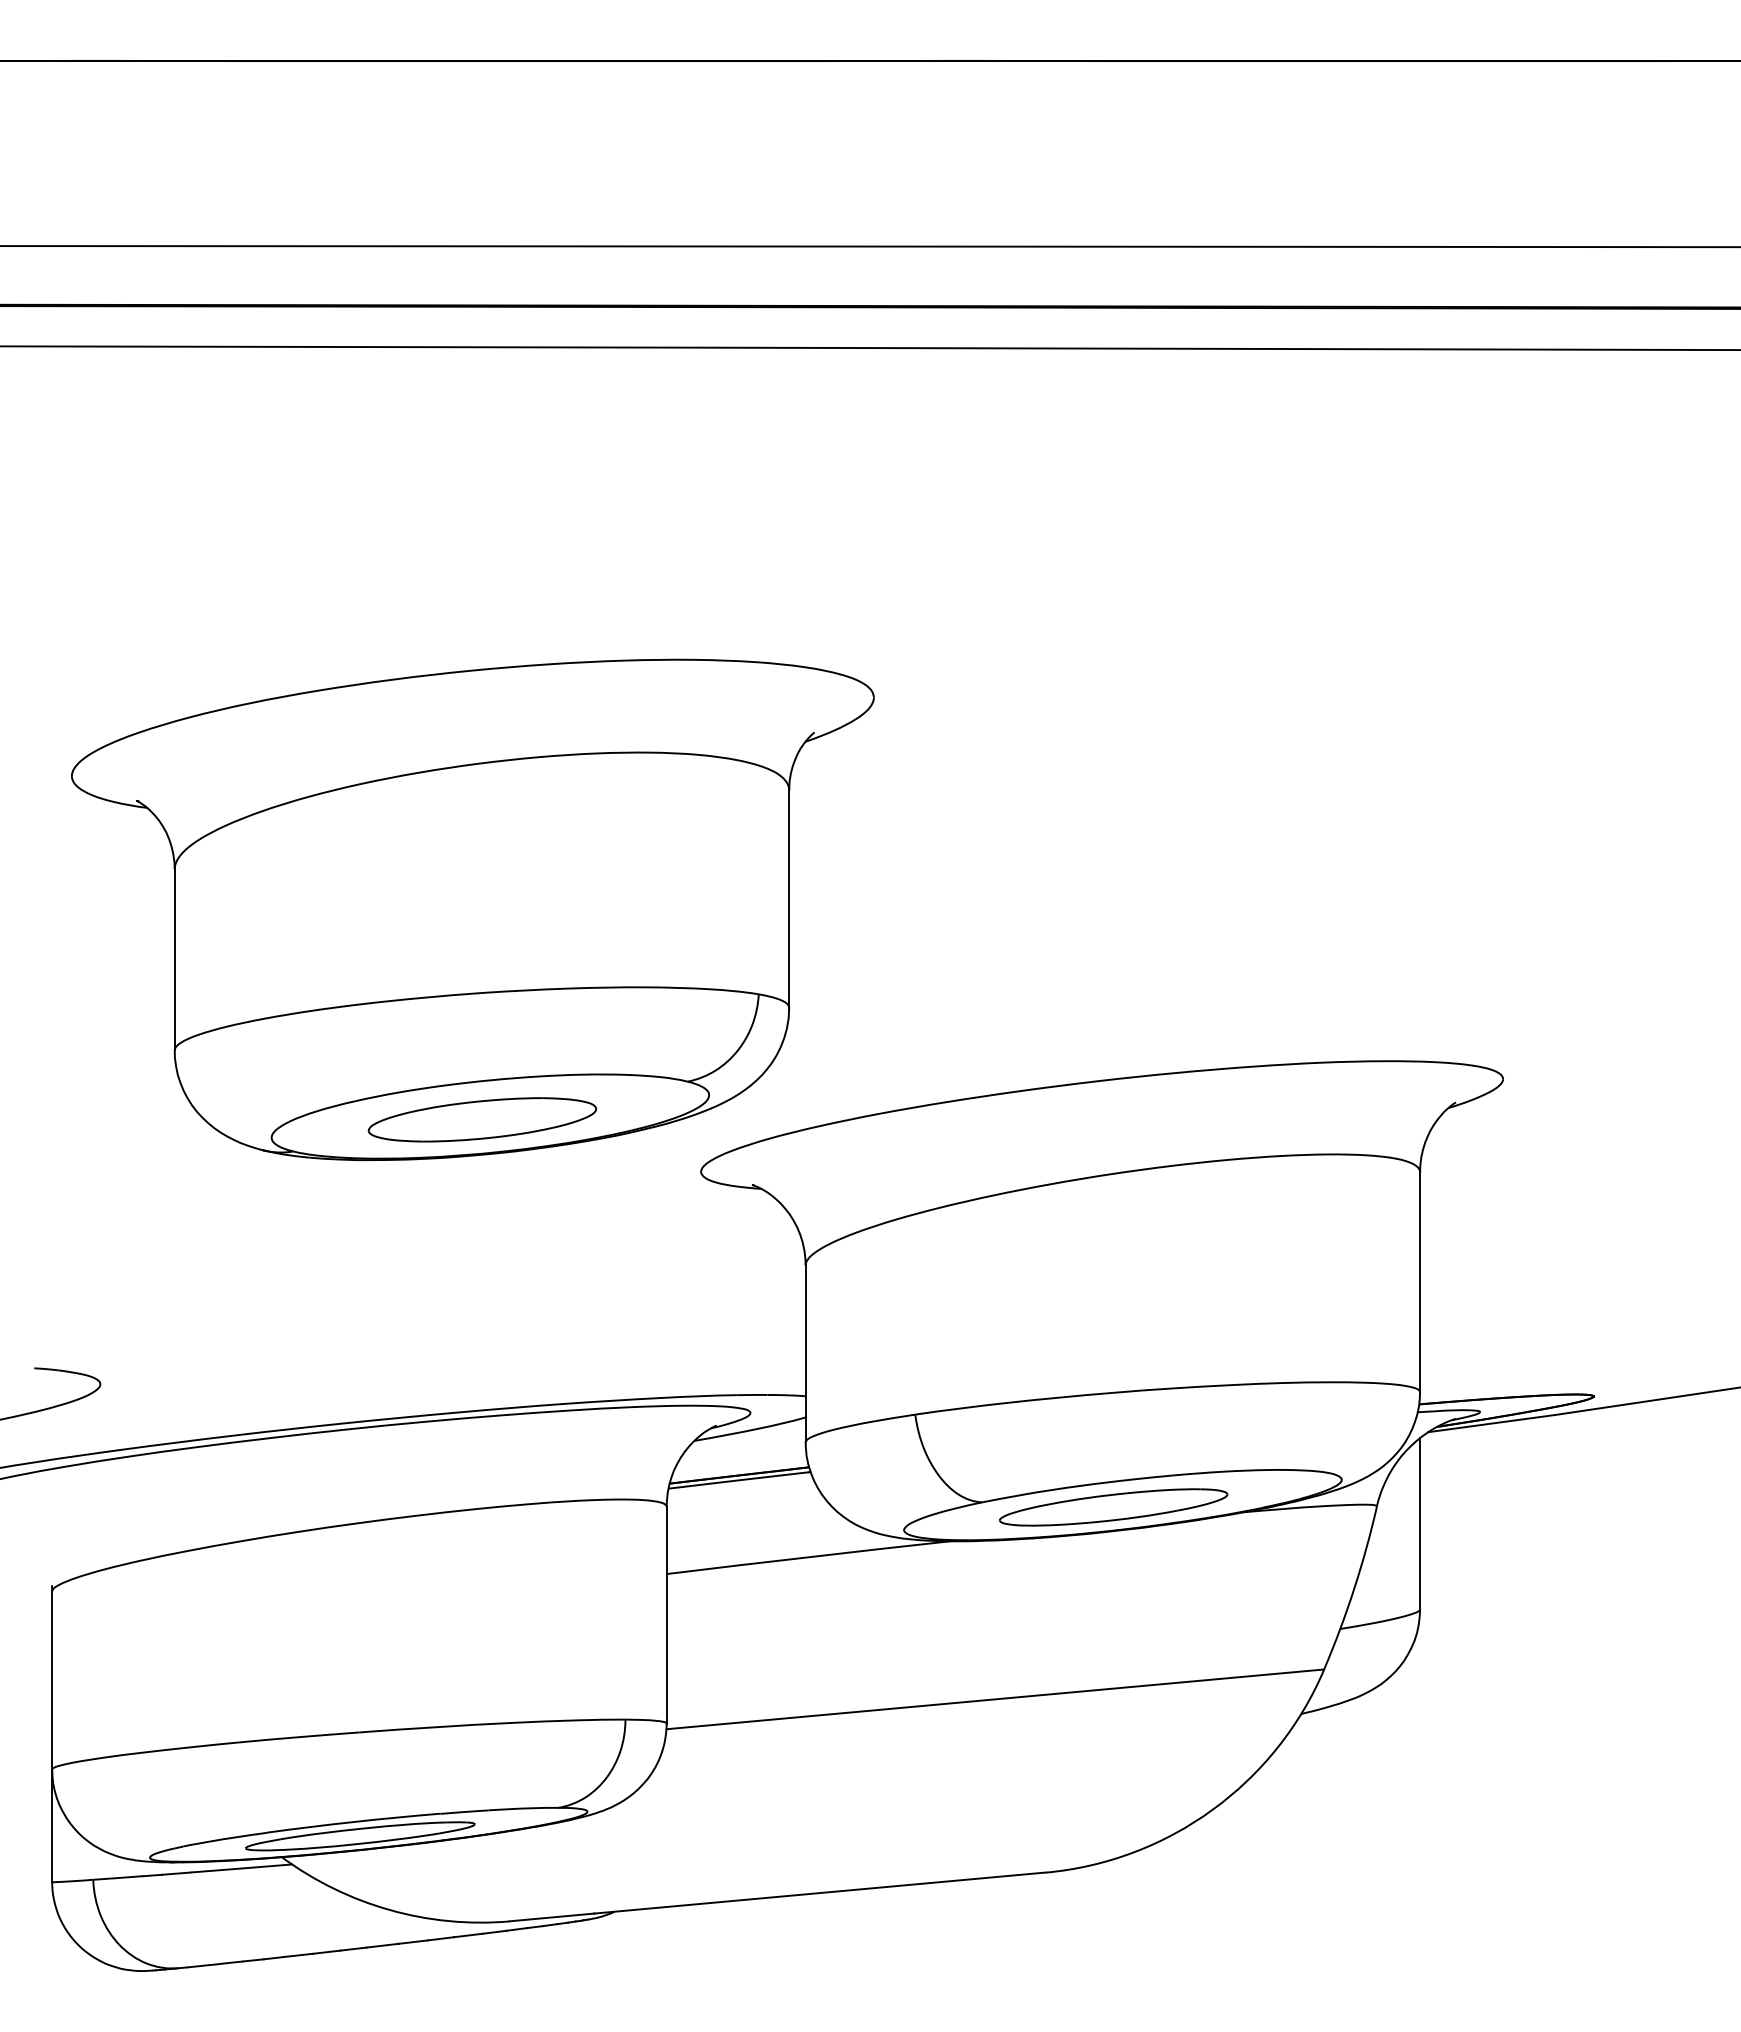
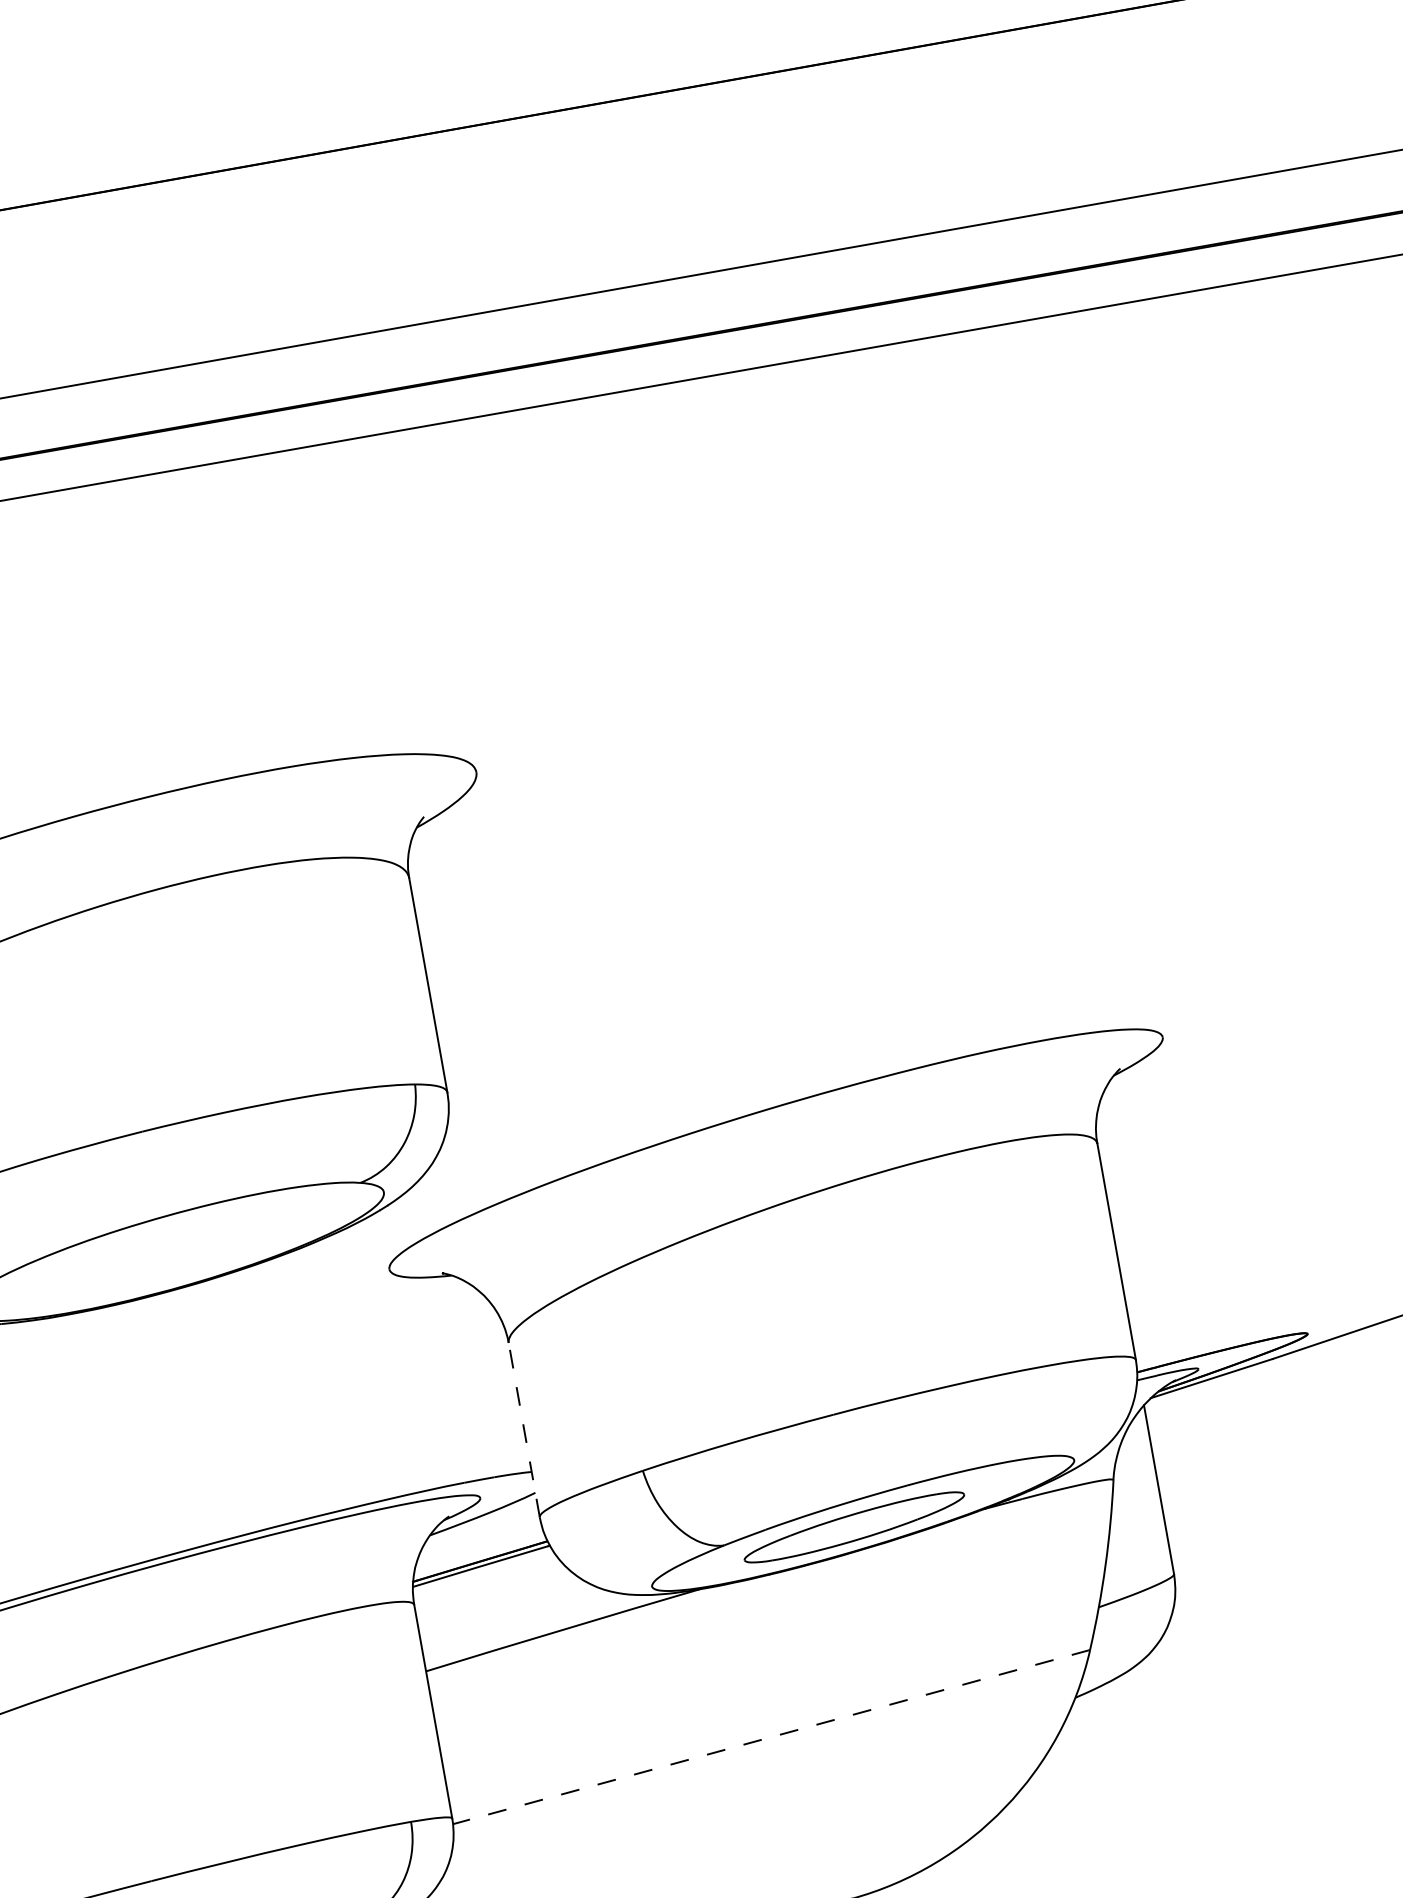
part: (482, 1119) -> (165, 1256), removed
line: (805, 1353) -> (524, 1429), solid -> dashed
line: (994, 1699) -> (770, 1737), solid -> dashed

